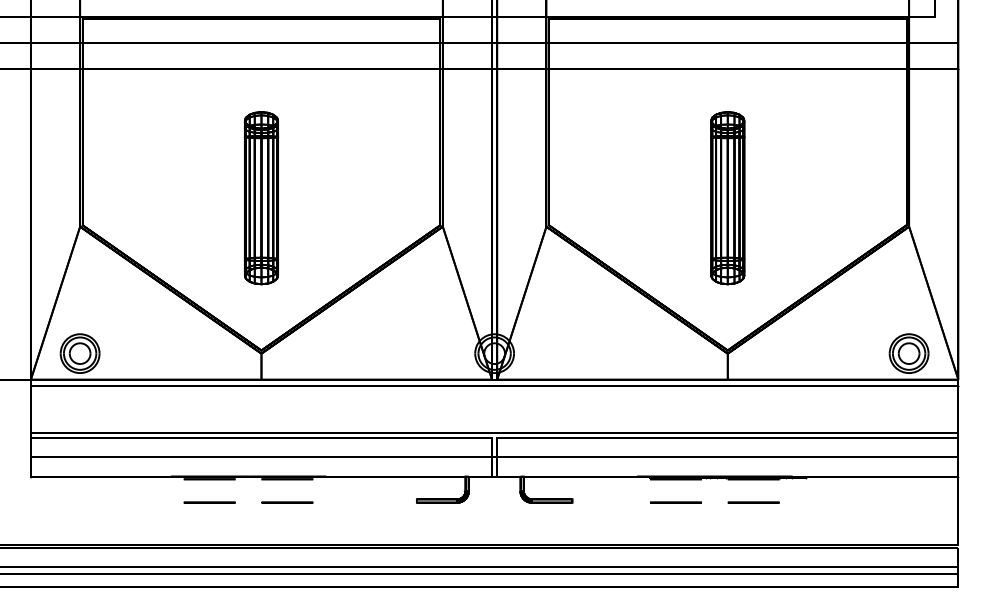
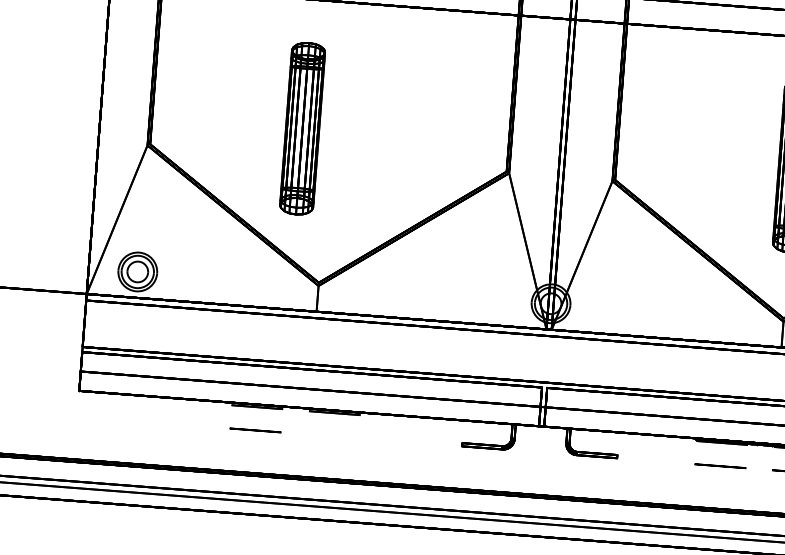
part: (261, 198) -> (302, 129), moved
circle: (287, 502) -> (333, 436), removed

